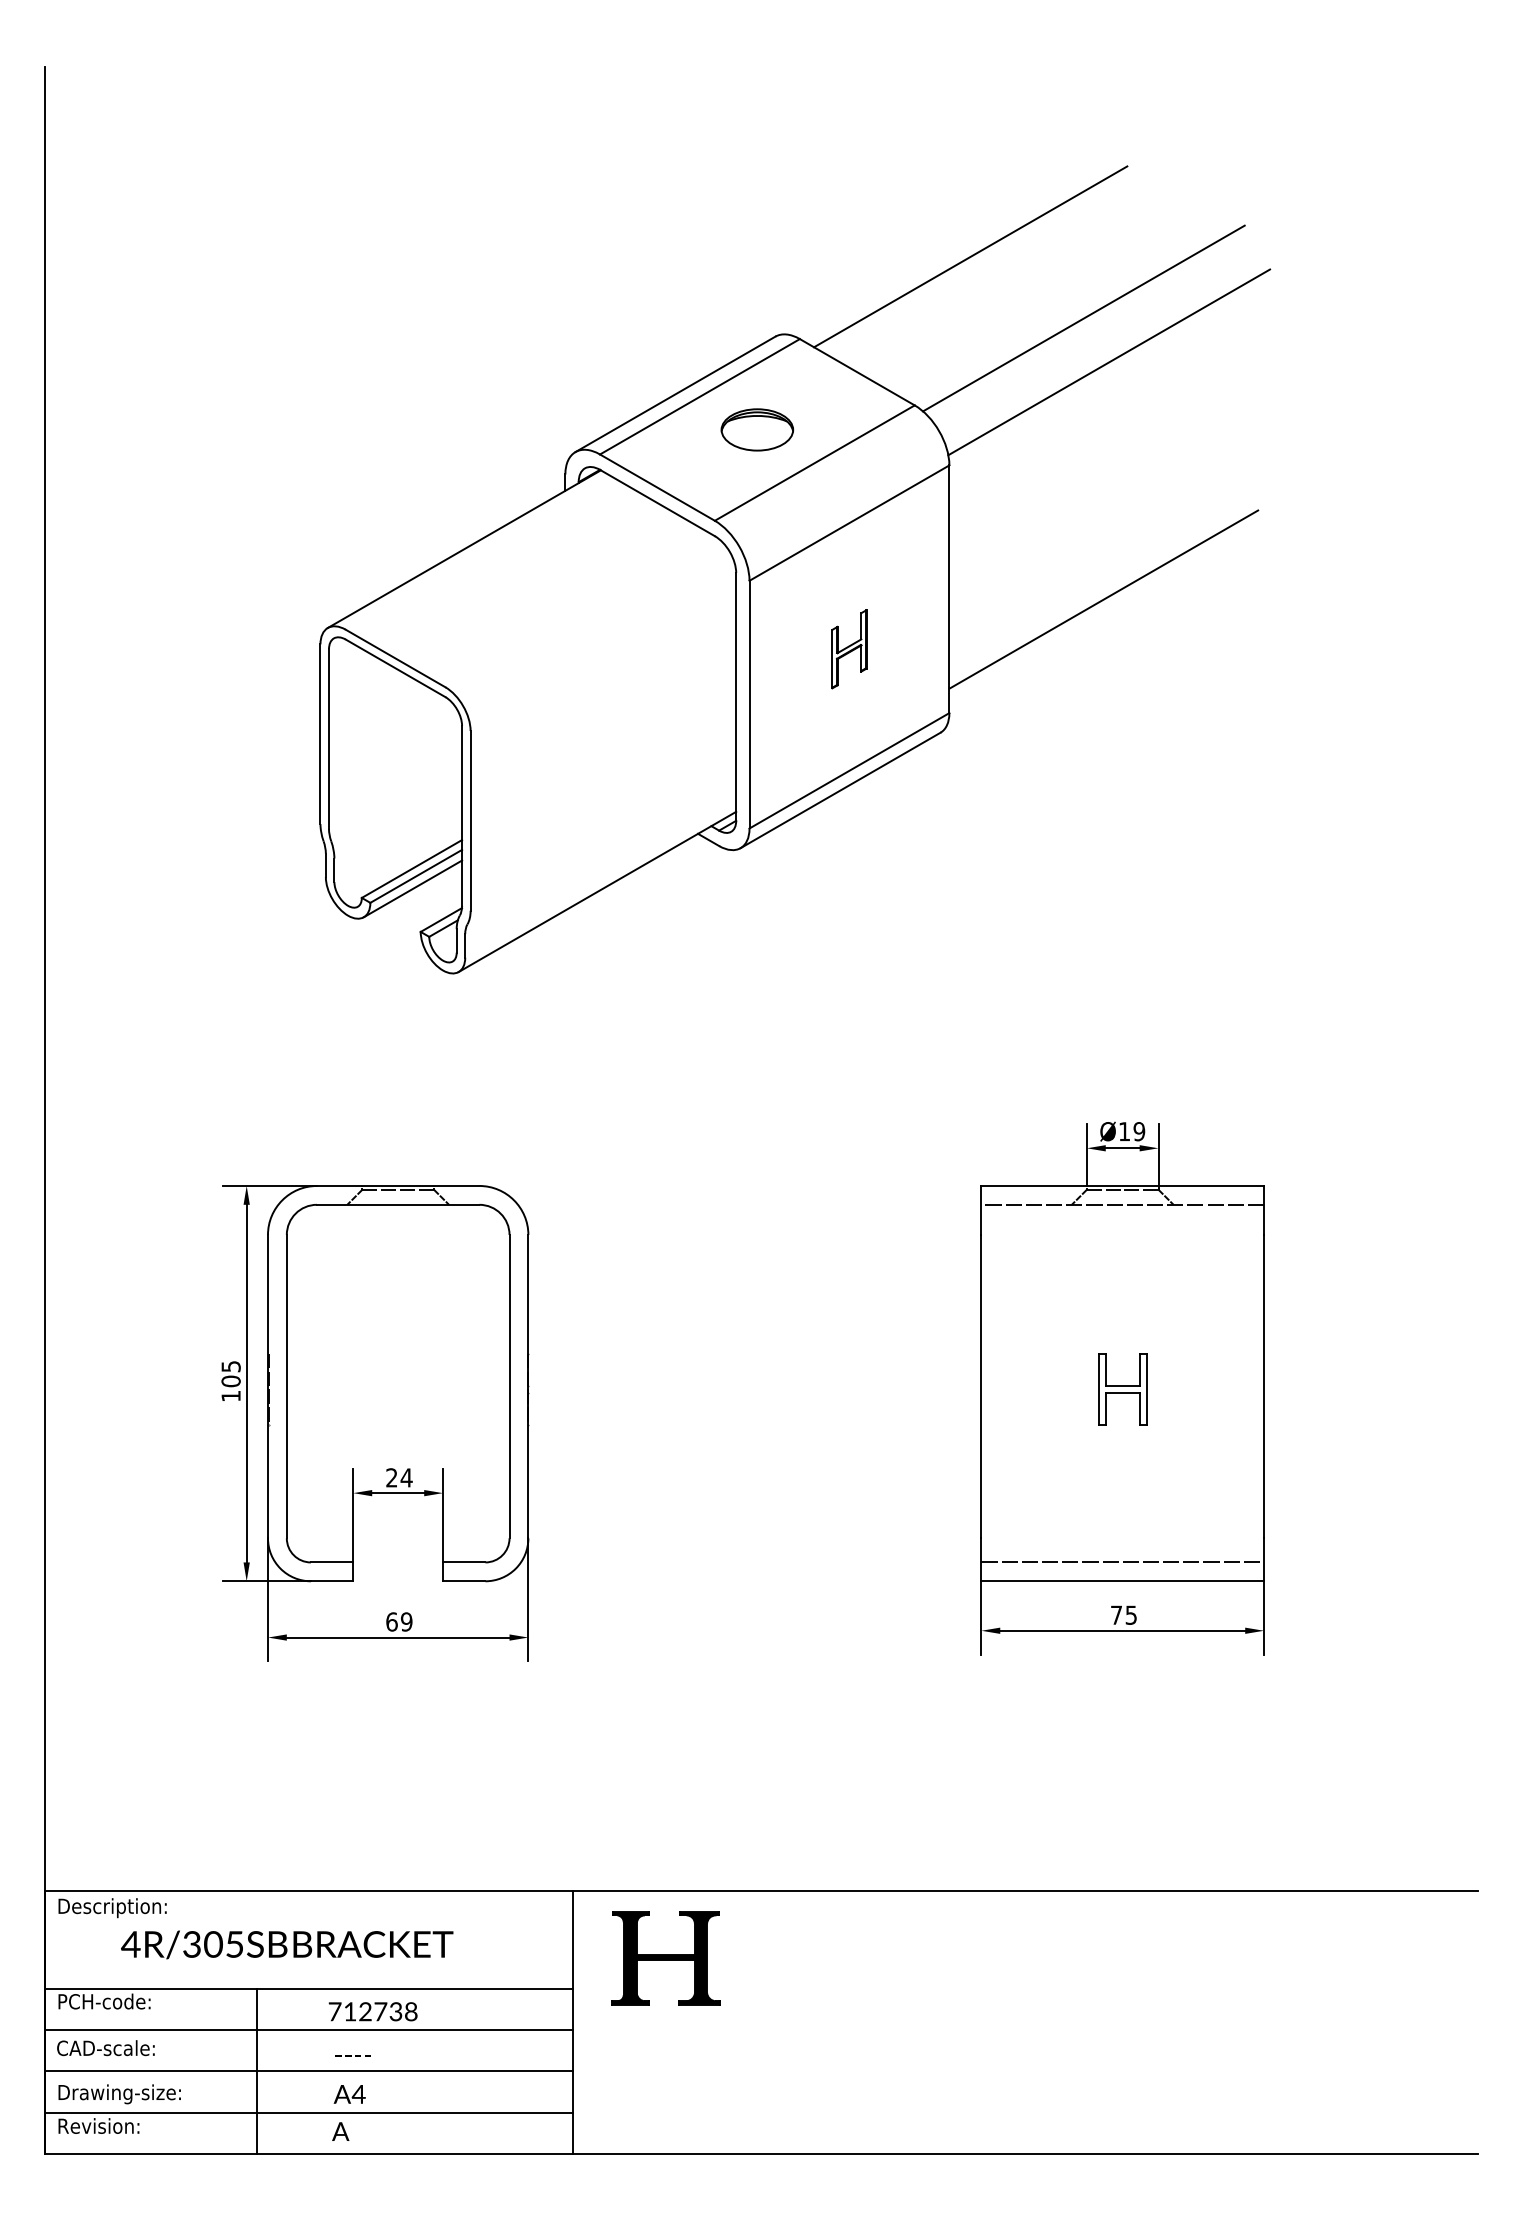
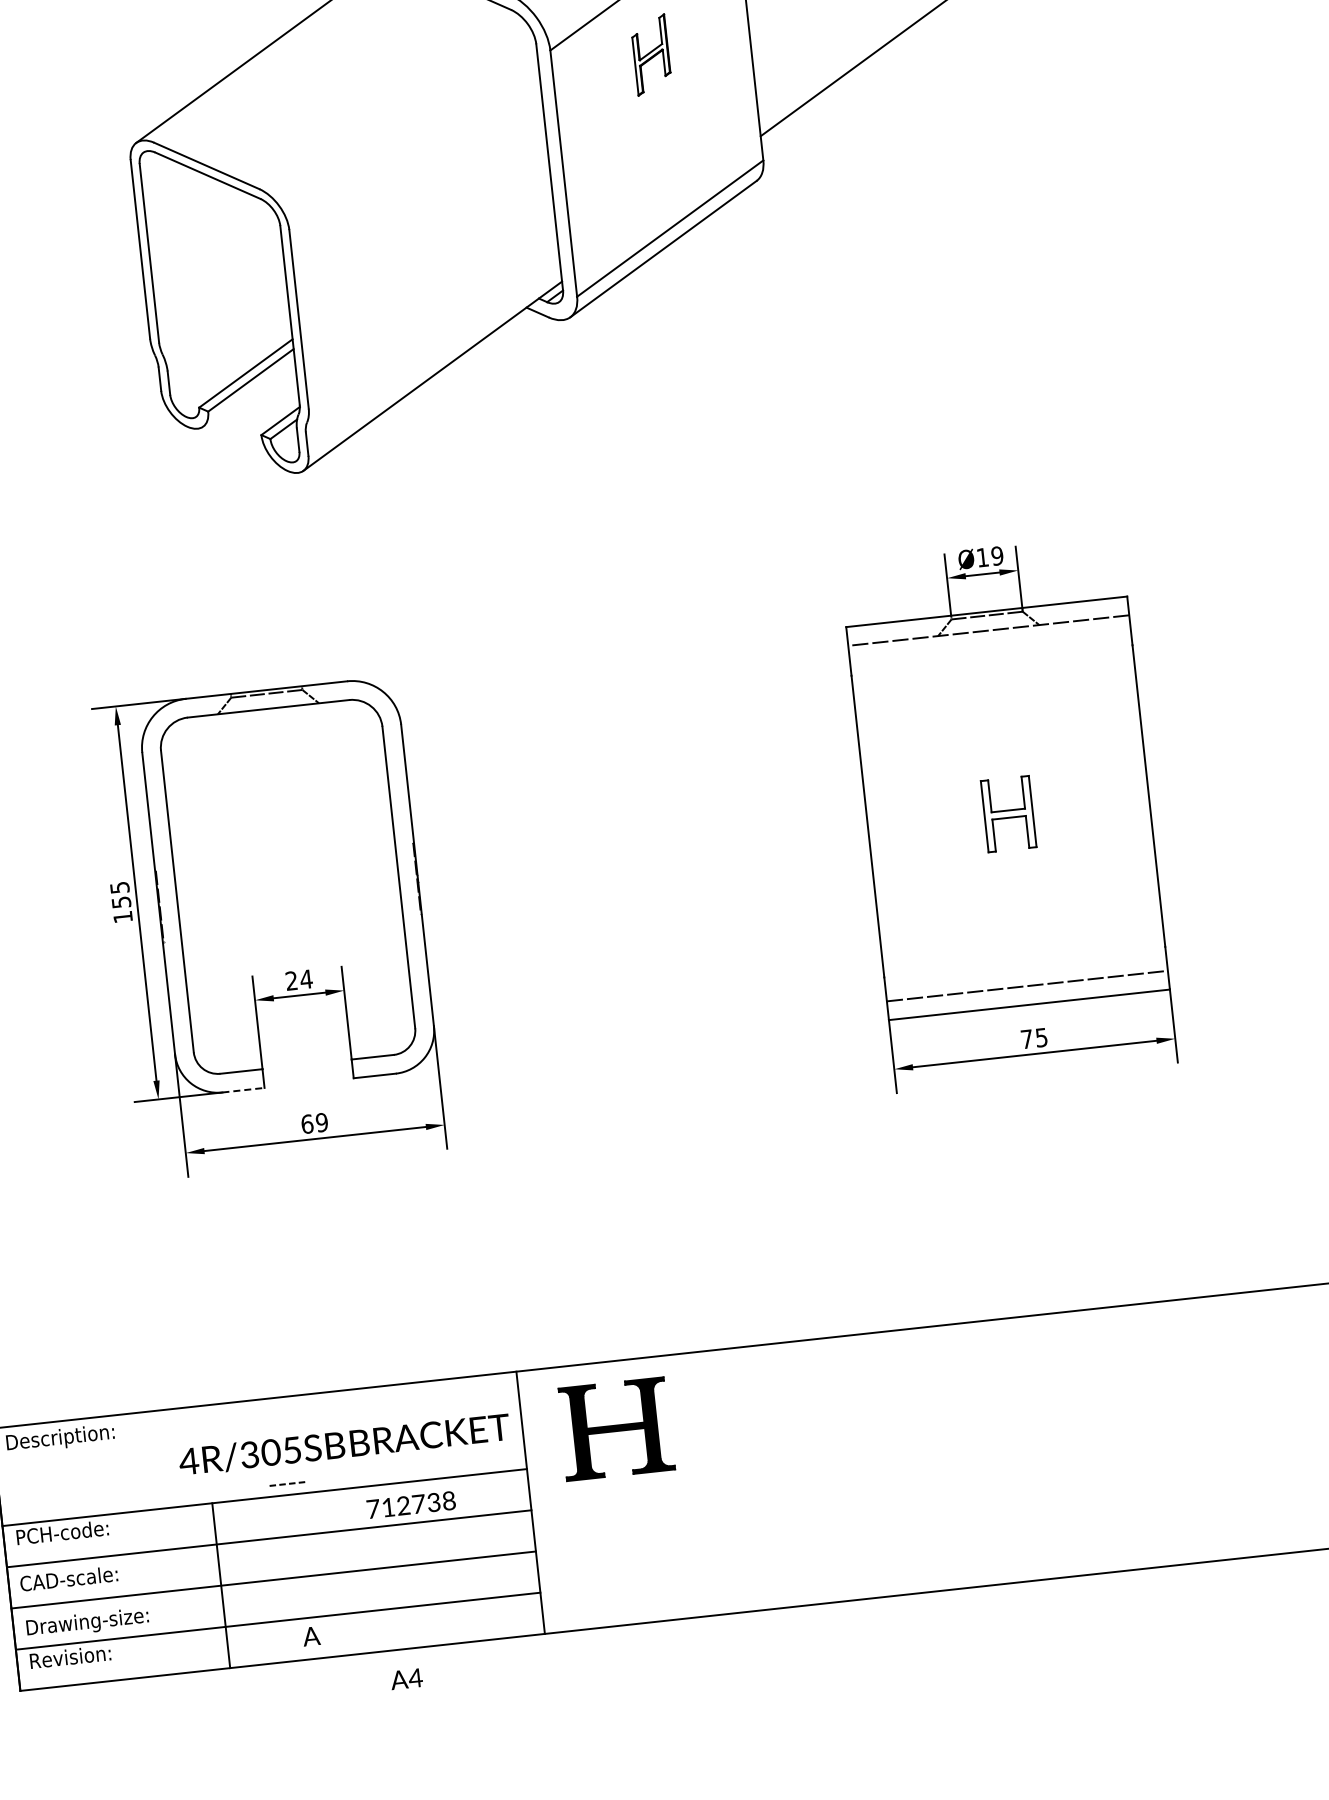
part: (849, 649) -> (651, 55), moved
line: (412, 888) -> (248, 392), removed
text: (230, 1381) -> (120, 902), 105 -> 155
line: (332, 1581) -> (243, 1090), solid -> dashed
text: (287, 1944) -> (344, 1444), moved
text: (372, 2011) -> (410, 1504), moved
text: (352, 2055) -> (286, 1484), moved
text: (349, 2094) -> (406, 1679), moved

